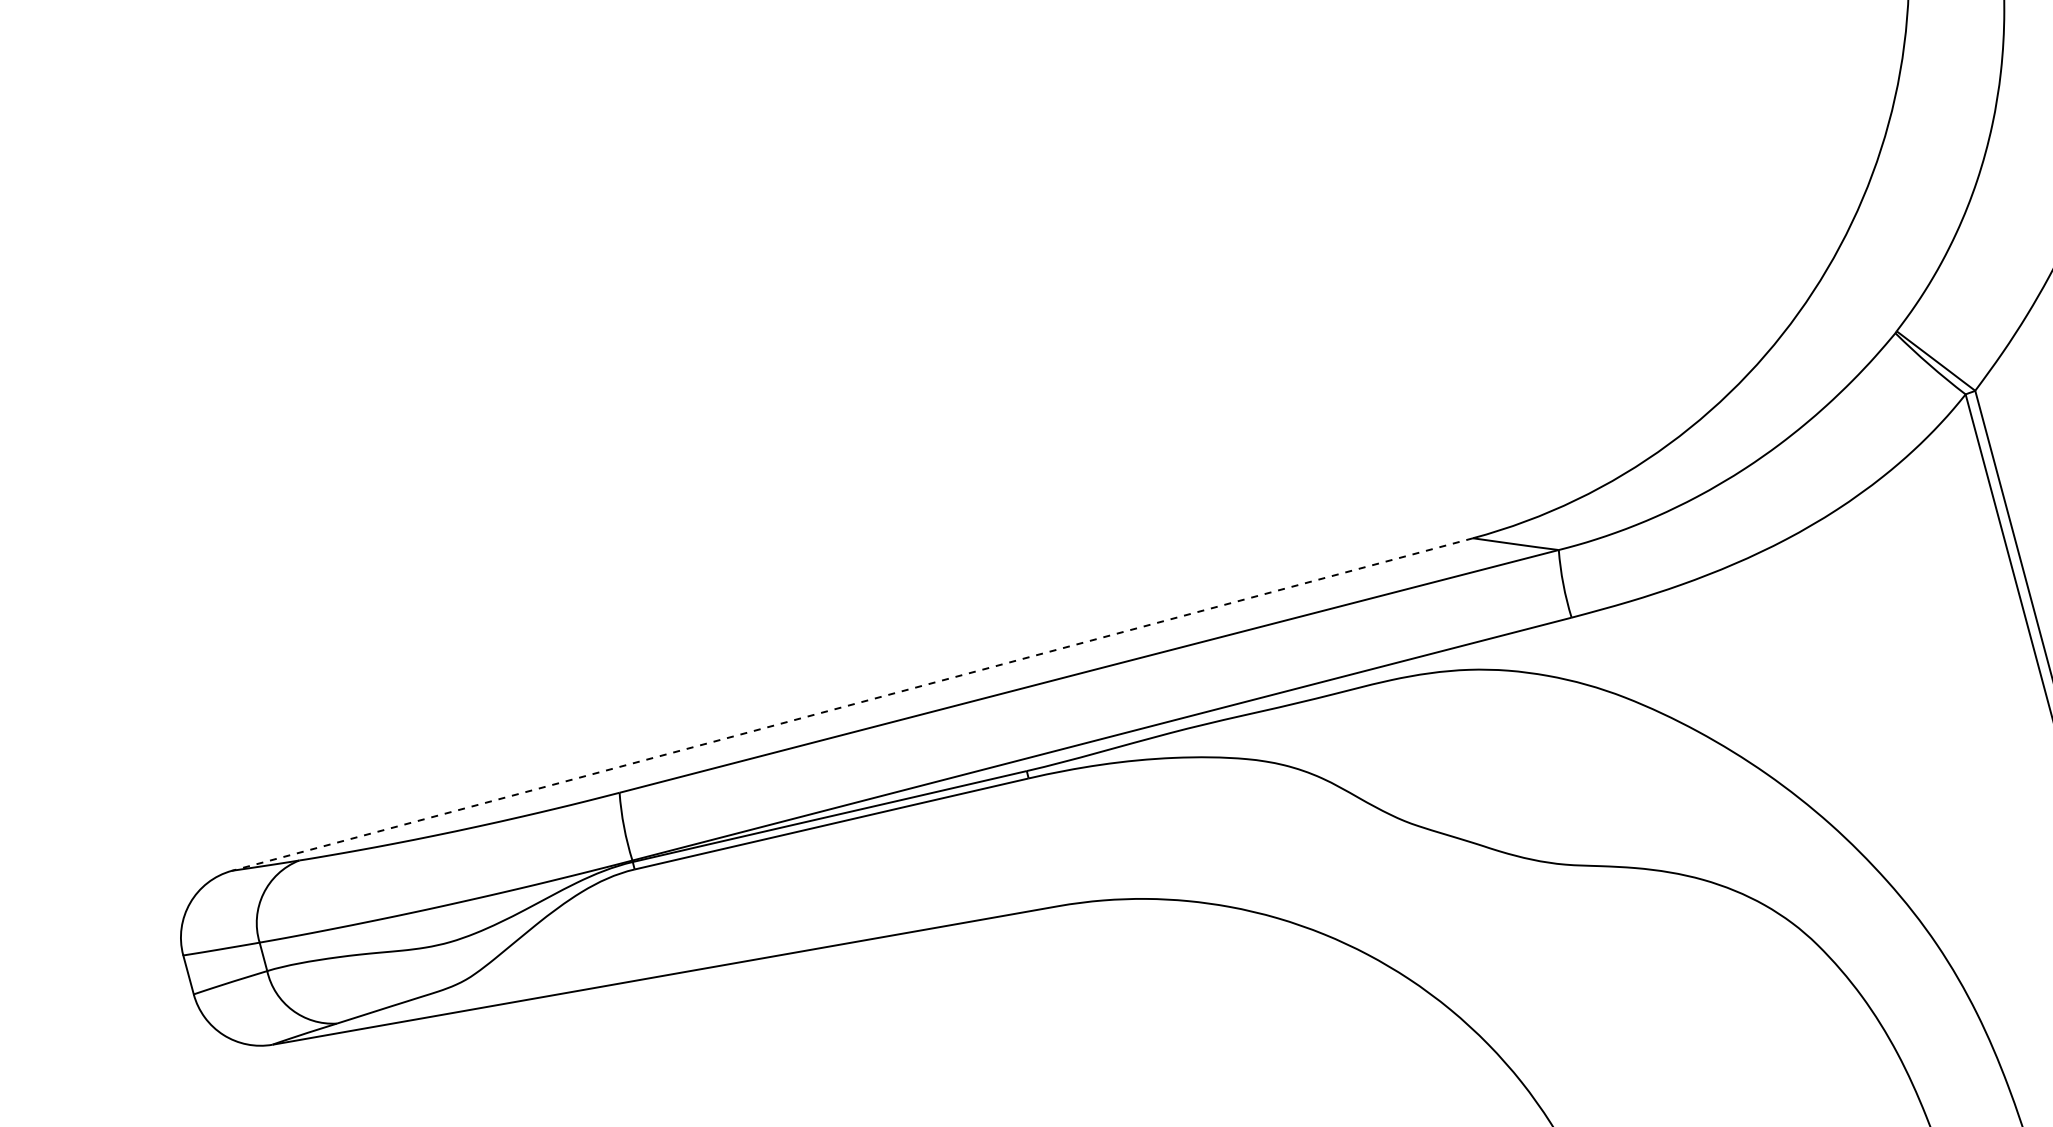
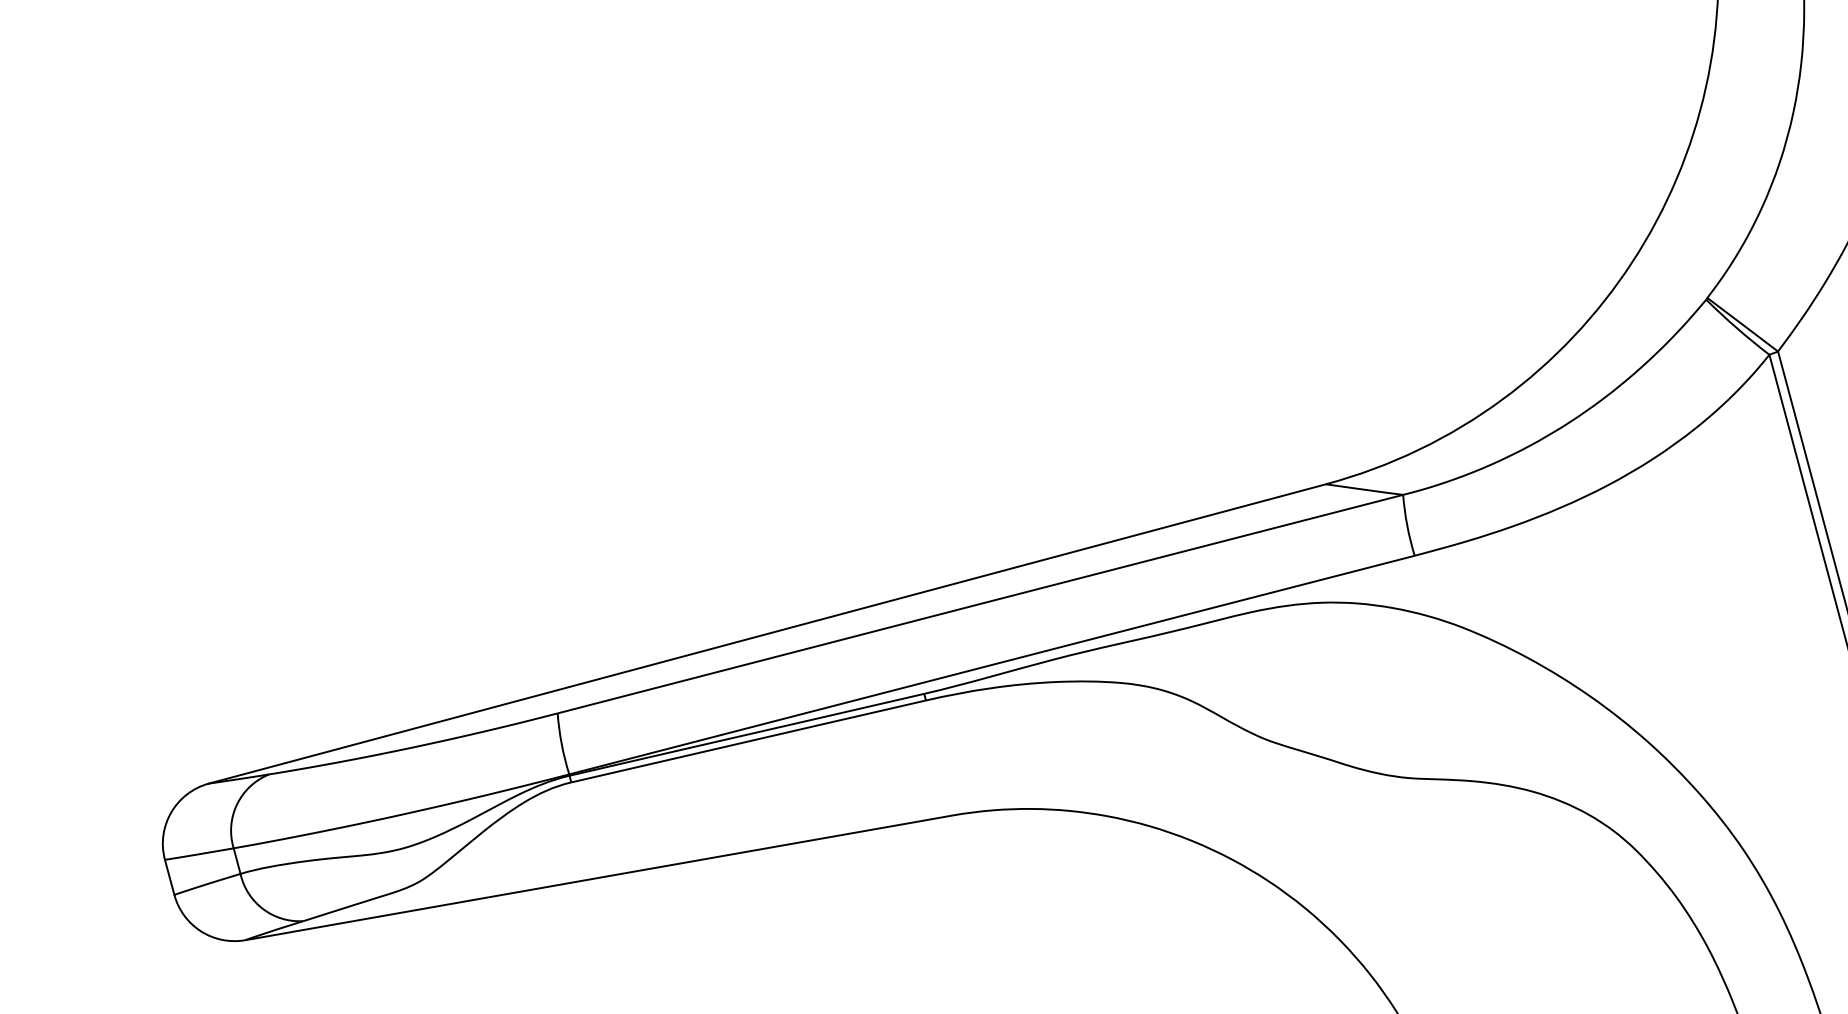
line: (852, 704) -> (767, 633), dashed -> solid

